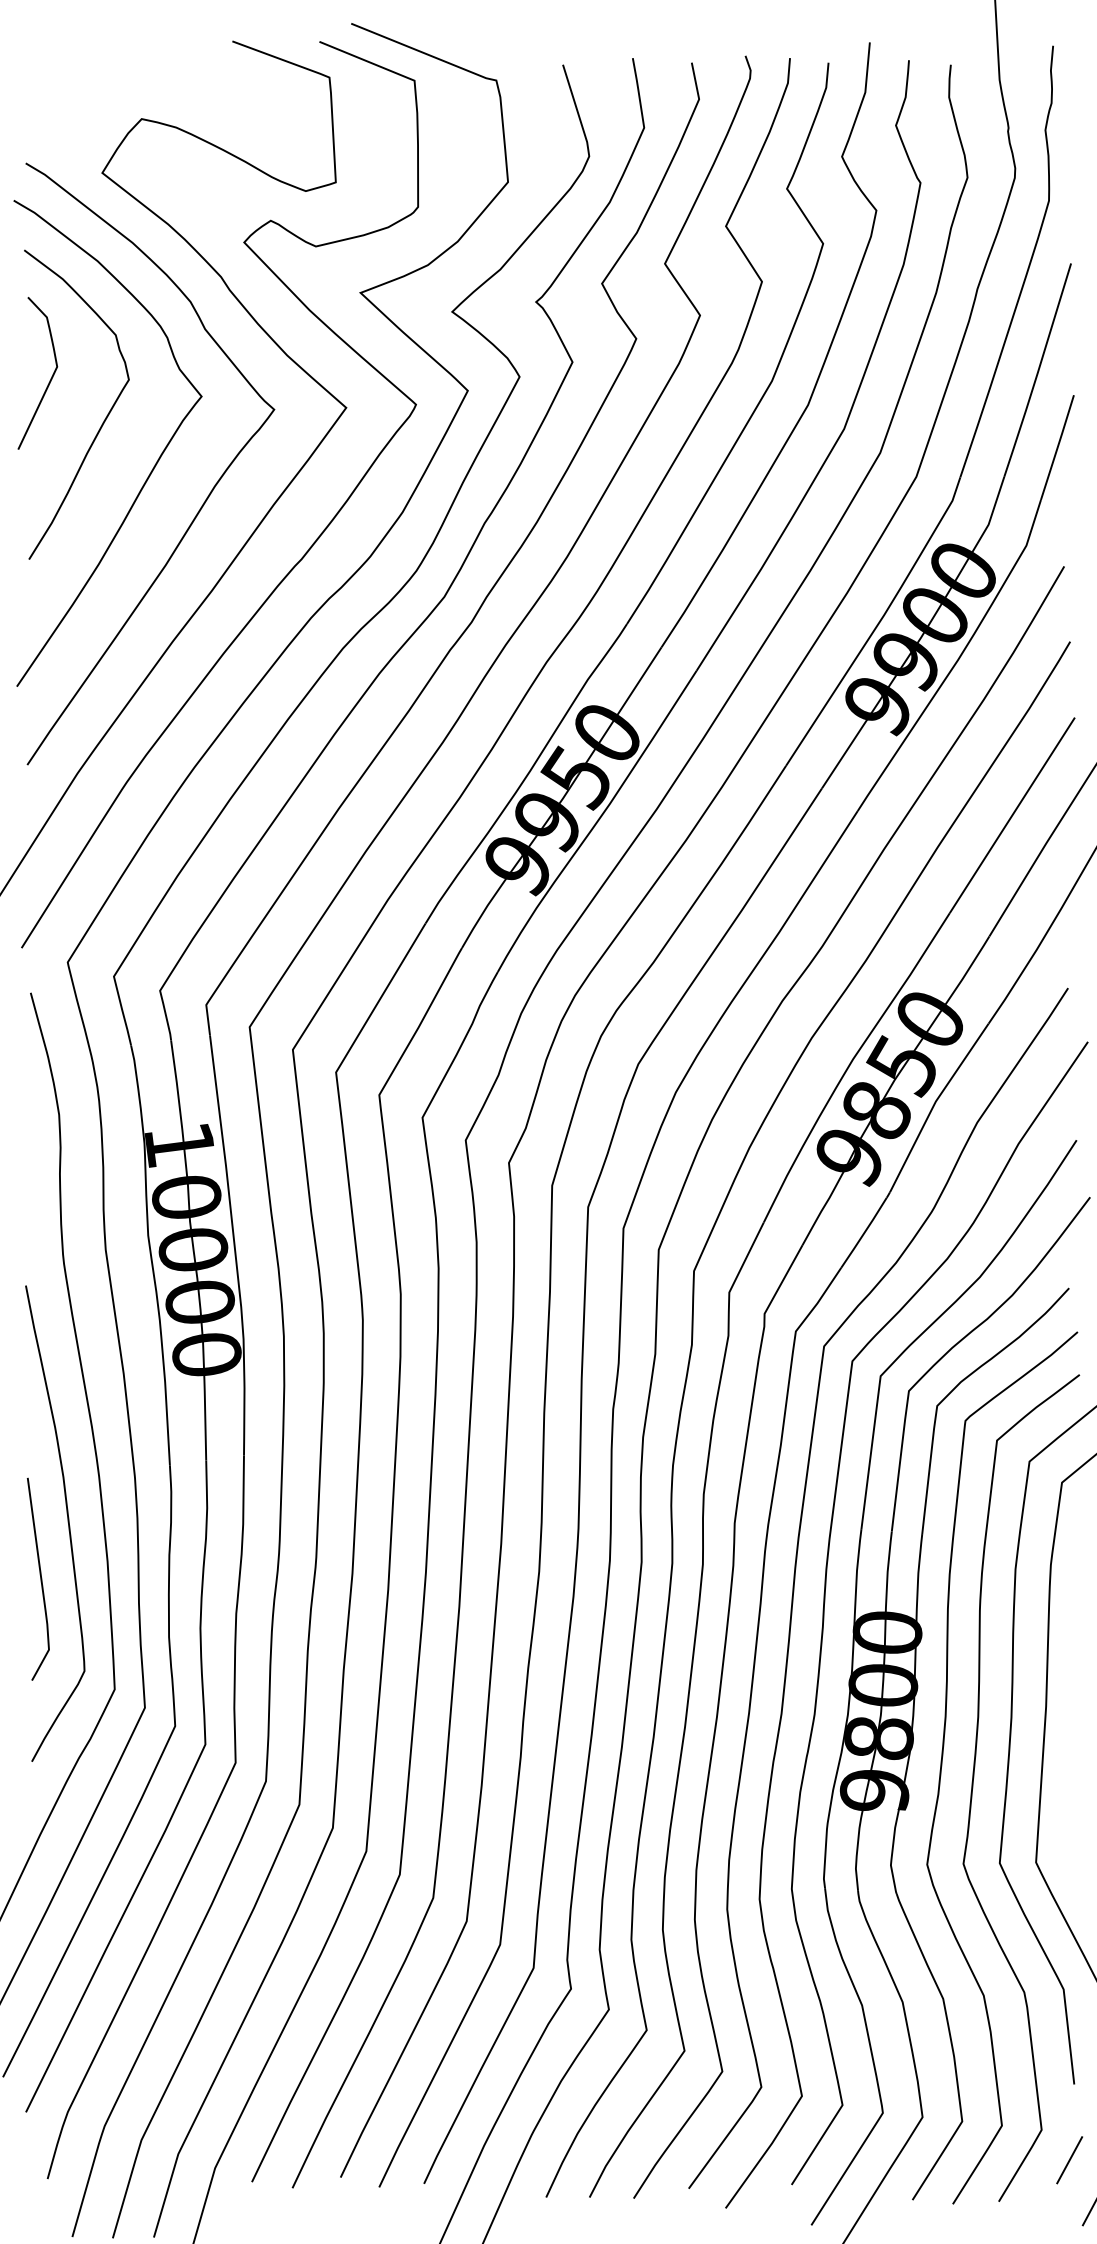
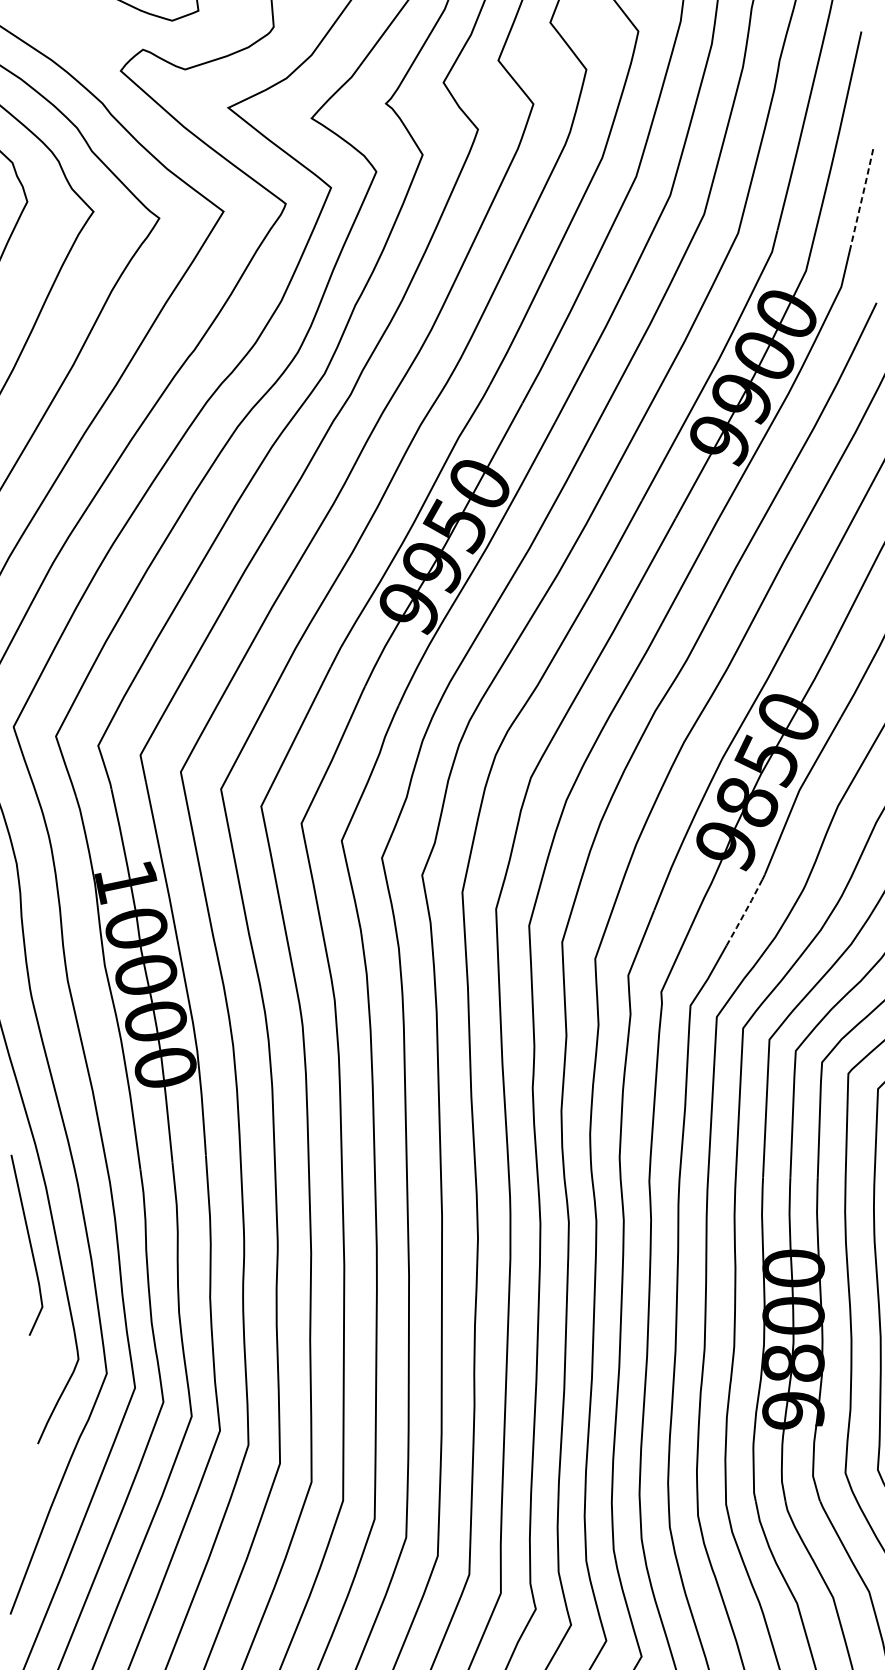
line: (1057, 447) -> (862, 197), solid -> dashed
line: (864, 1233) -> (744, 913), solid -> dashed
curve: (40, 1578) -> (29, 1243), moved

